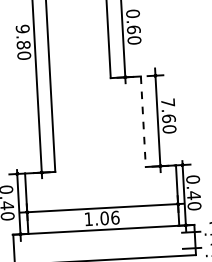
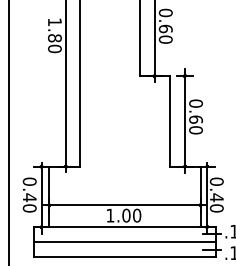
text: (22, 29) -> (54, 22), 9.80 -> 1.80
text: (167, 102) -> (195, 103), 7.60 -> 0.60
line: (143, 121) -> (170, 121), dashed -> solid
text: (115, 217) -> (137, 215), 1.06 -> 1.00
line: (104, 245) -> (124, 242), added

